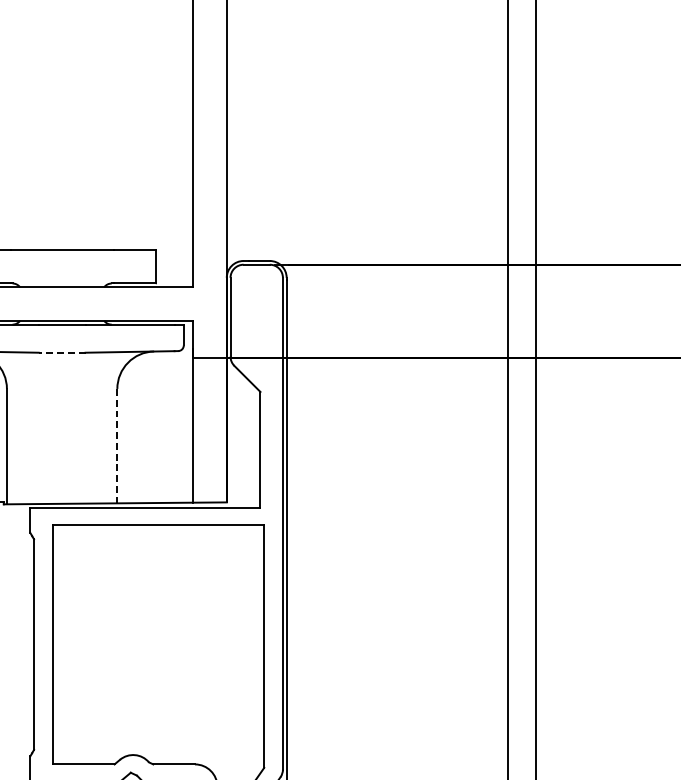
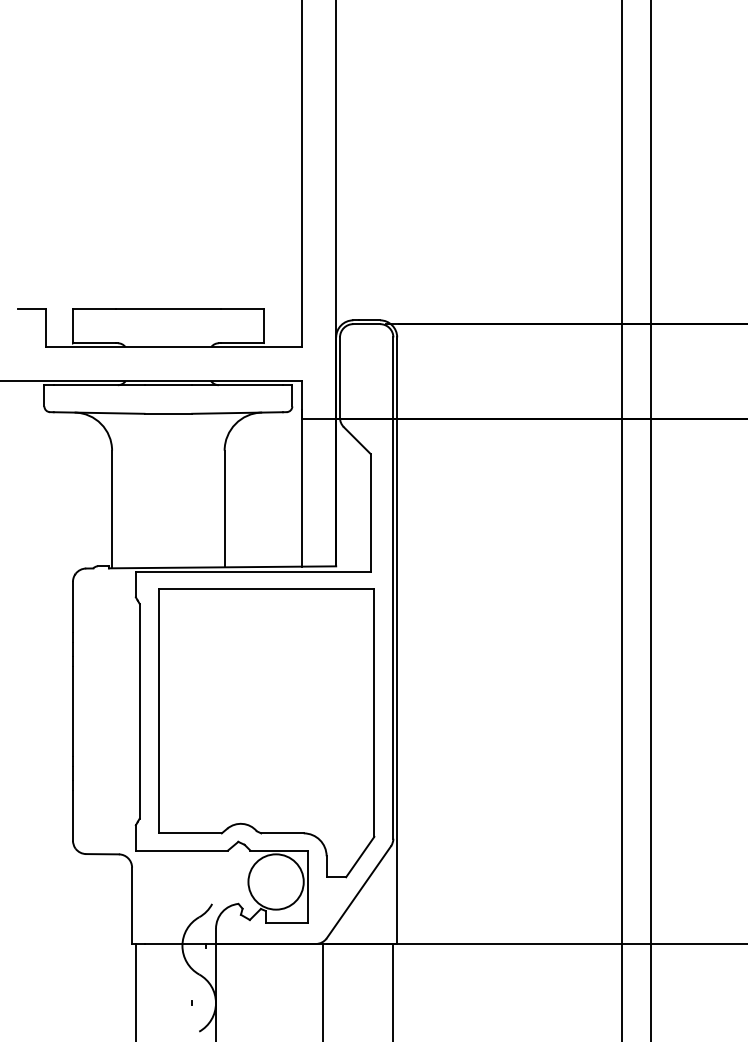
line: (62, 352) -> (168, 413), dashed -> solid
line: (117, 446) -> (224, 509), dashed -> solid

